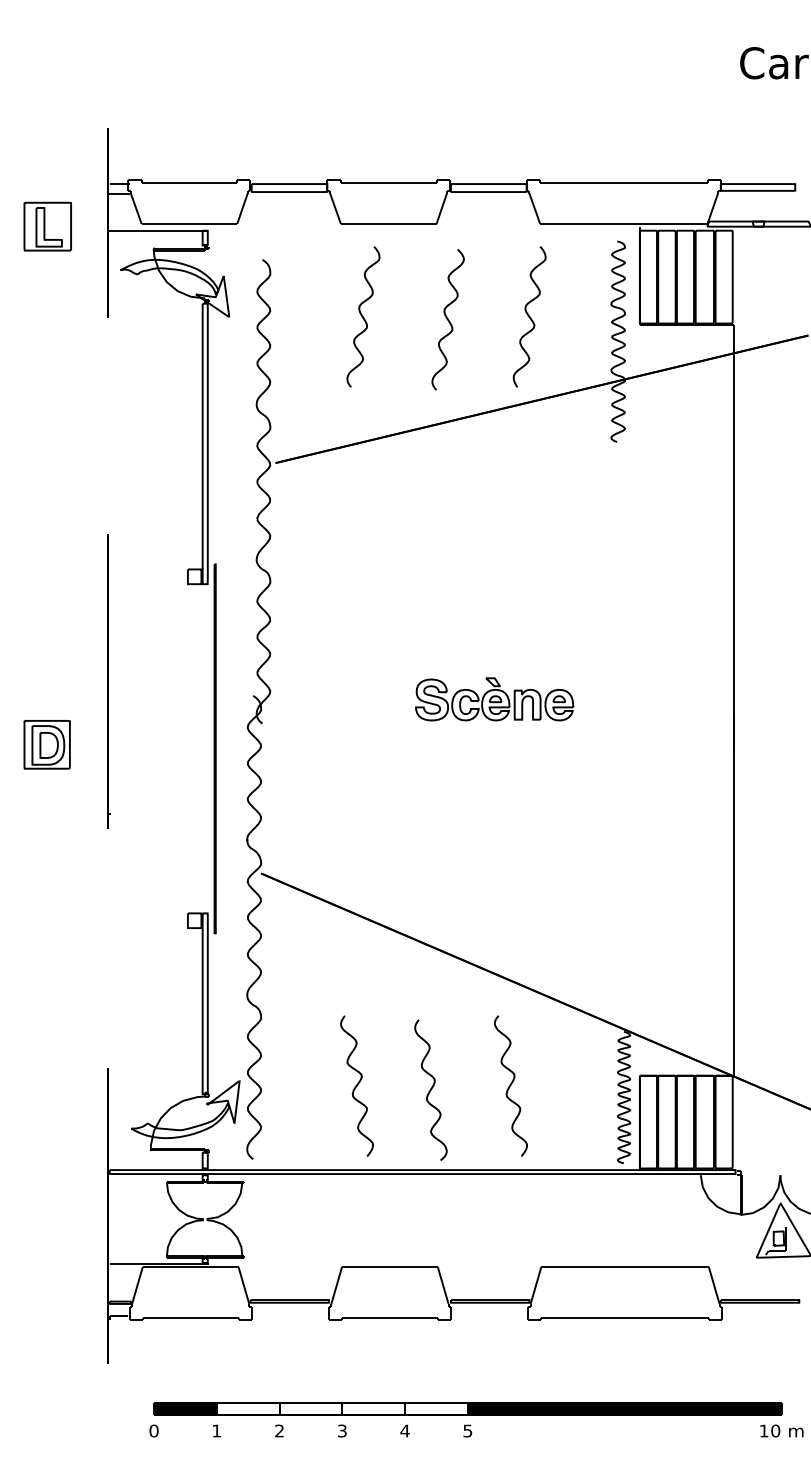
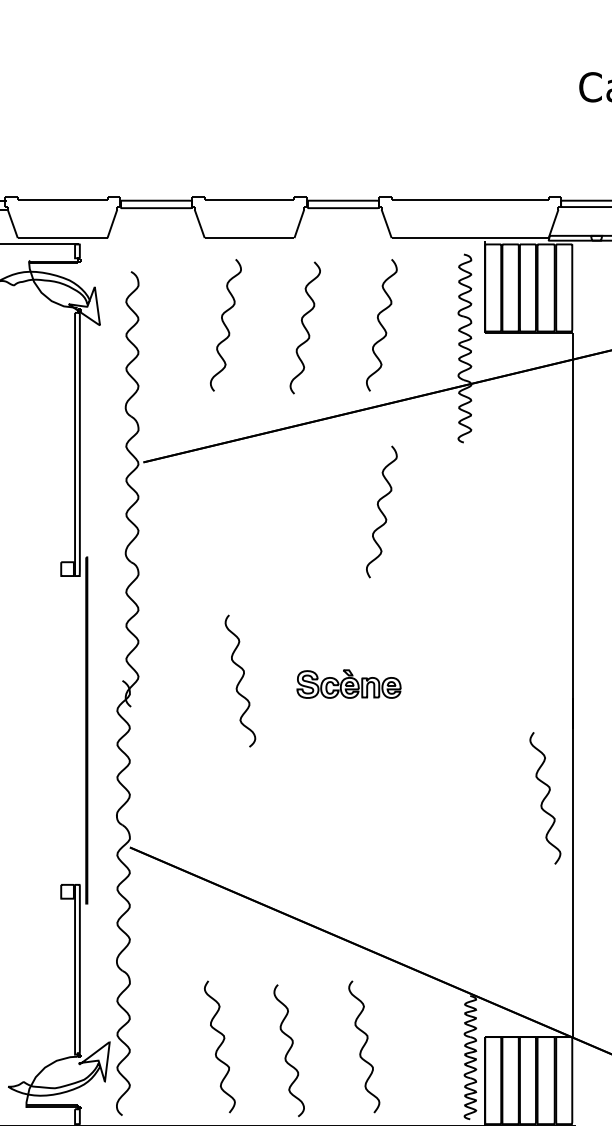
curve: (529, 515) -> (381, 511), added
curve: (378, 695) -> (240, 680), added
part: (494, 699) -> (348, 684), size x0.7
curve: (703, 820) -> (544, 797), added

